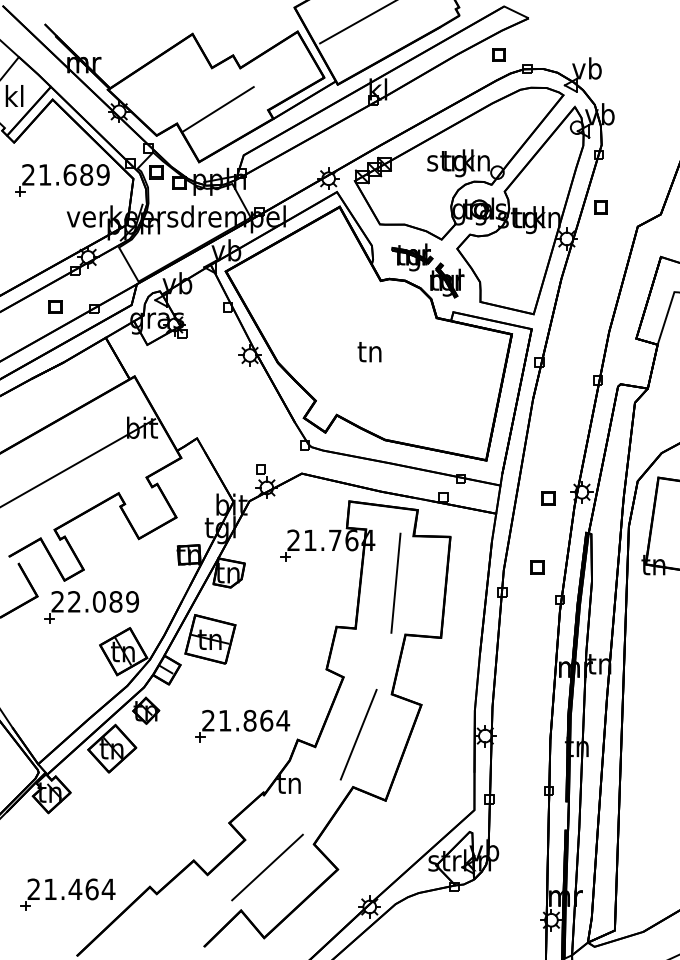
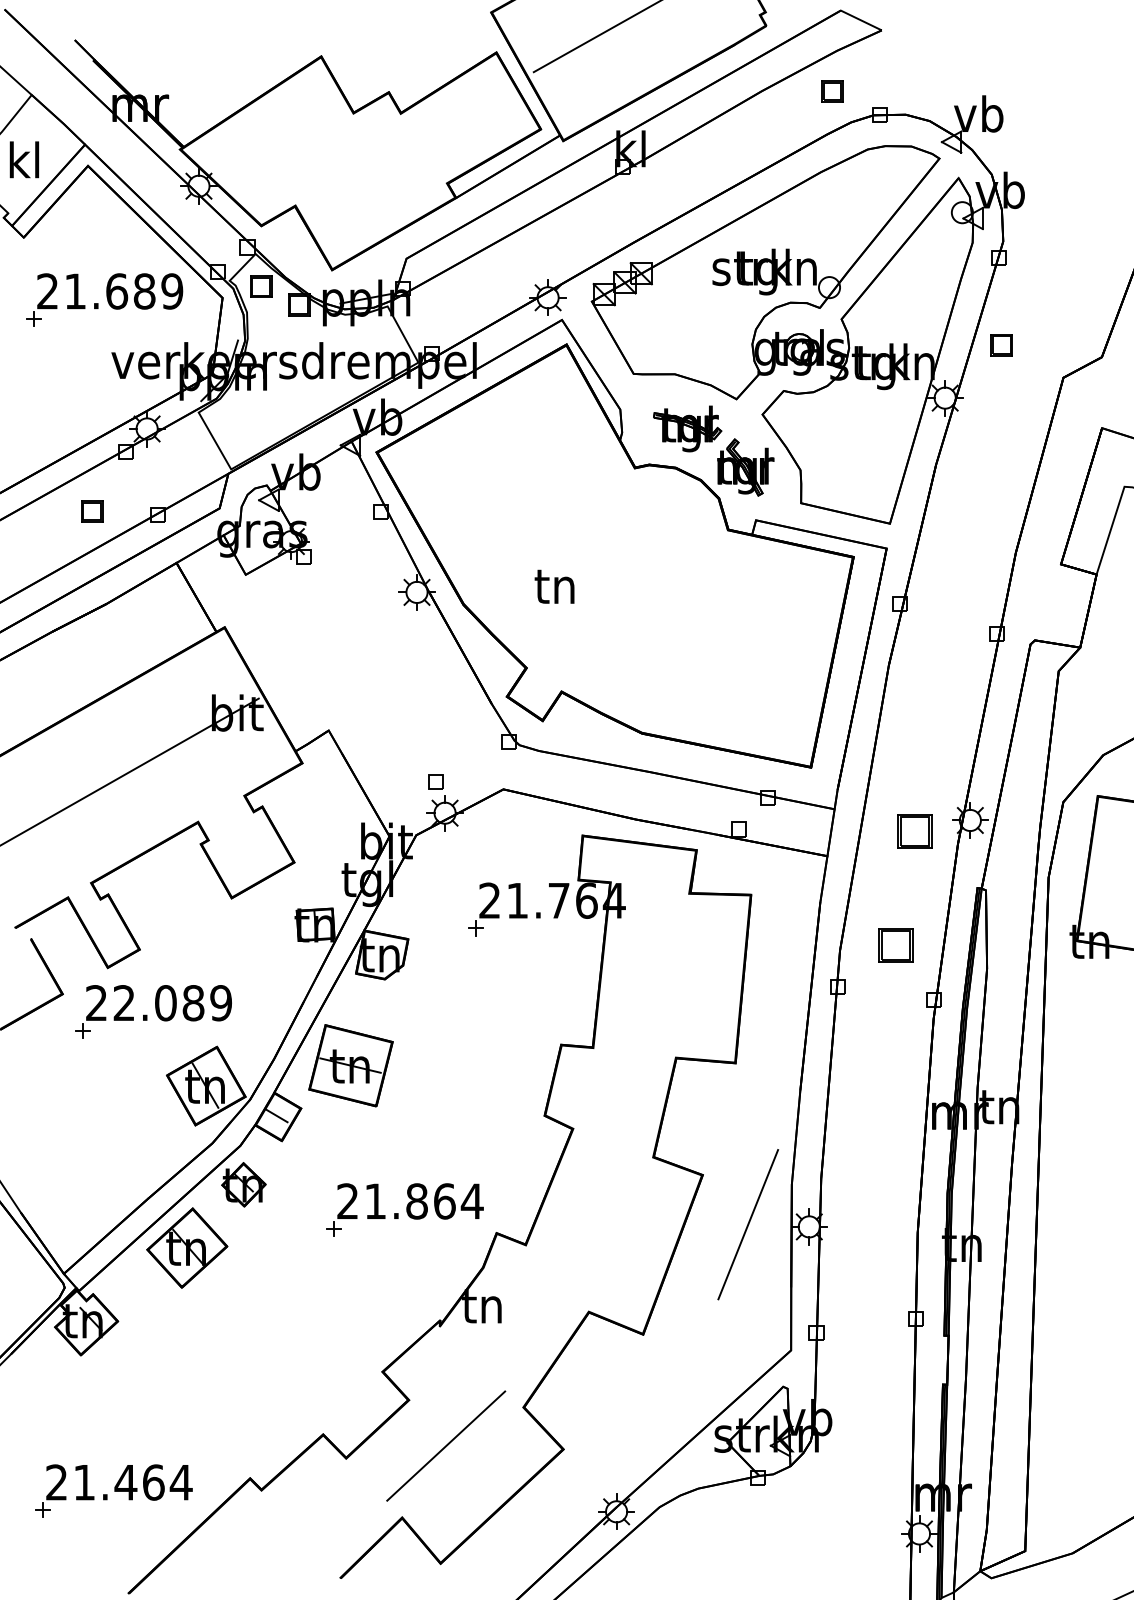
line: (218, 109) -> (364, 182), removed
text: (369, 352) -> (554, 587), moved
part: (548, 498) -> (914, 830), size x1.6
part: (537, 567) -> (896, 945), size x1.6
line: (395, 582) -> (659, 970), removed
line: (358, 734) -> (747, 1224), moved

